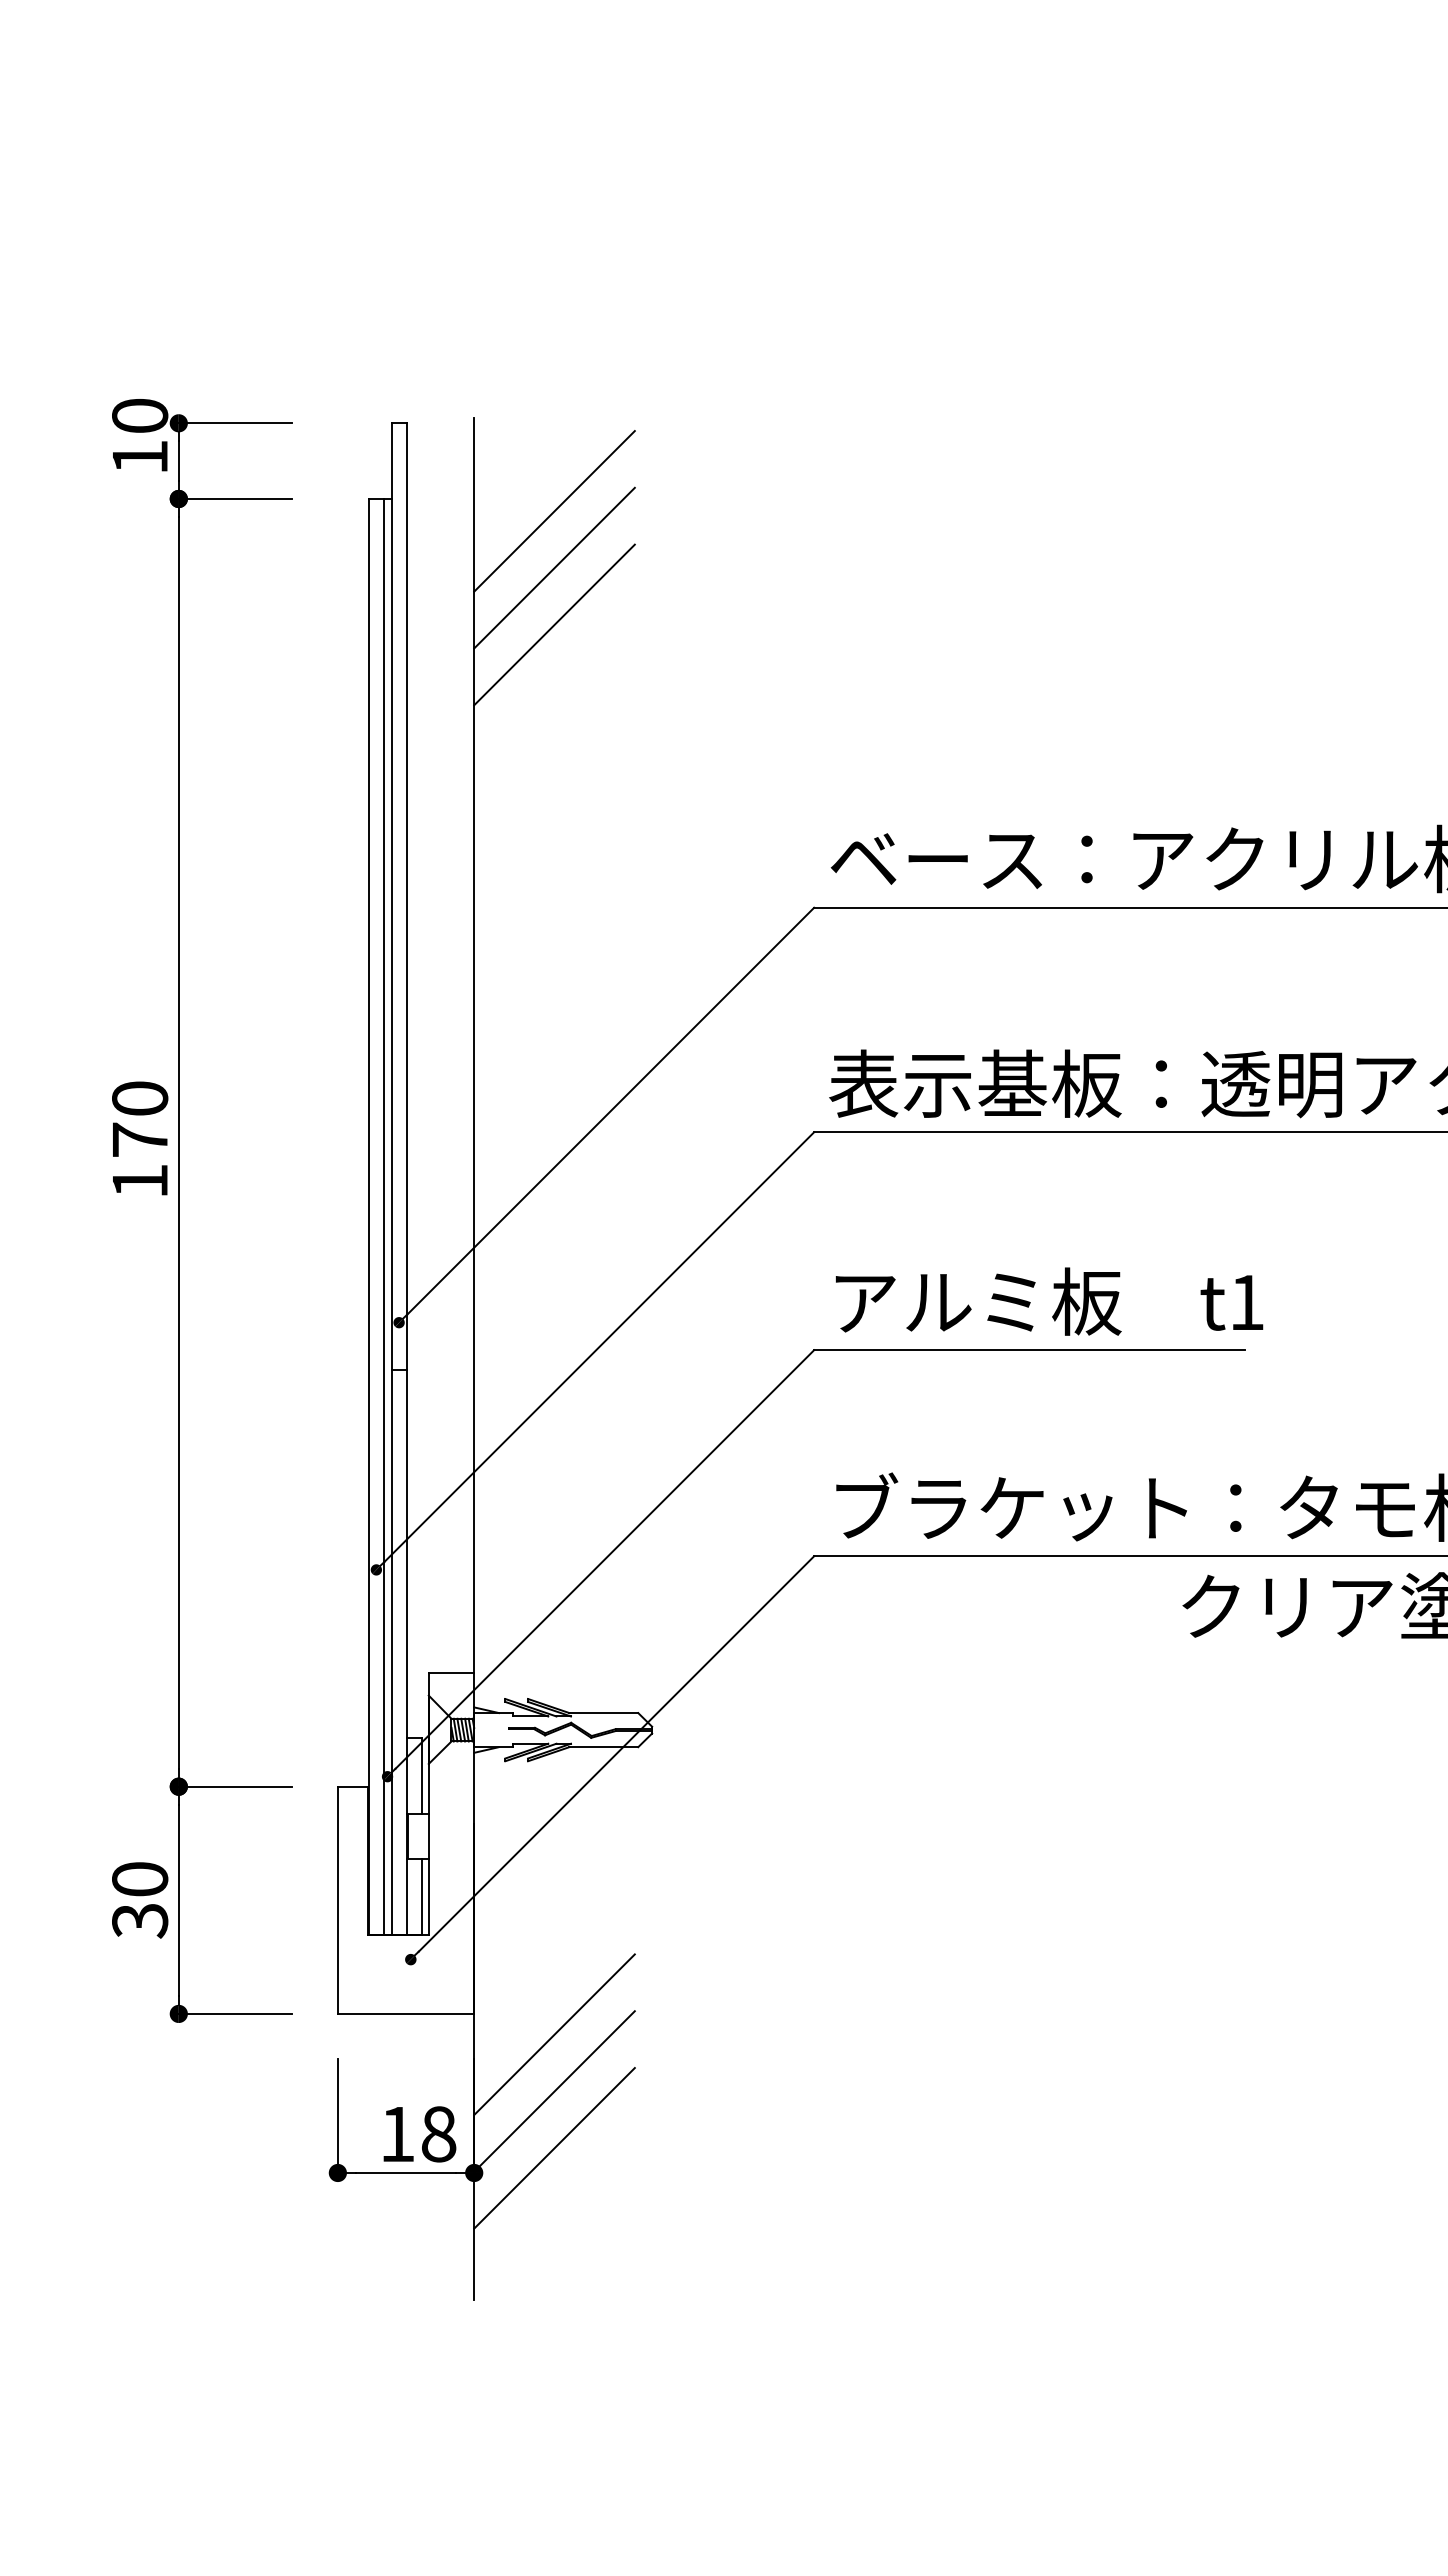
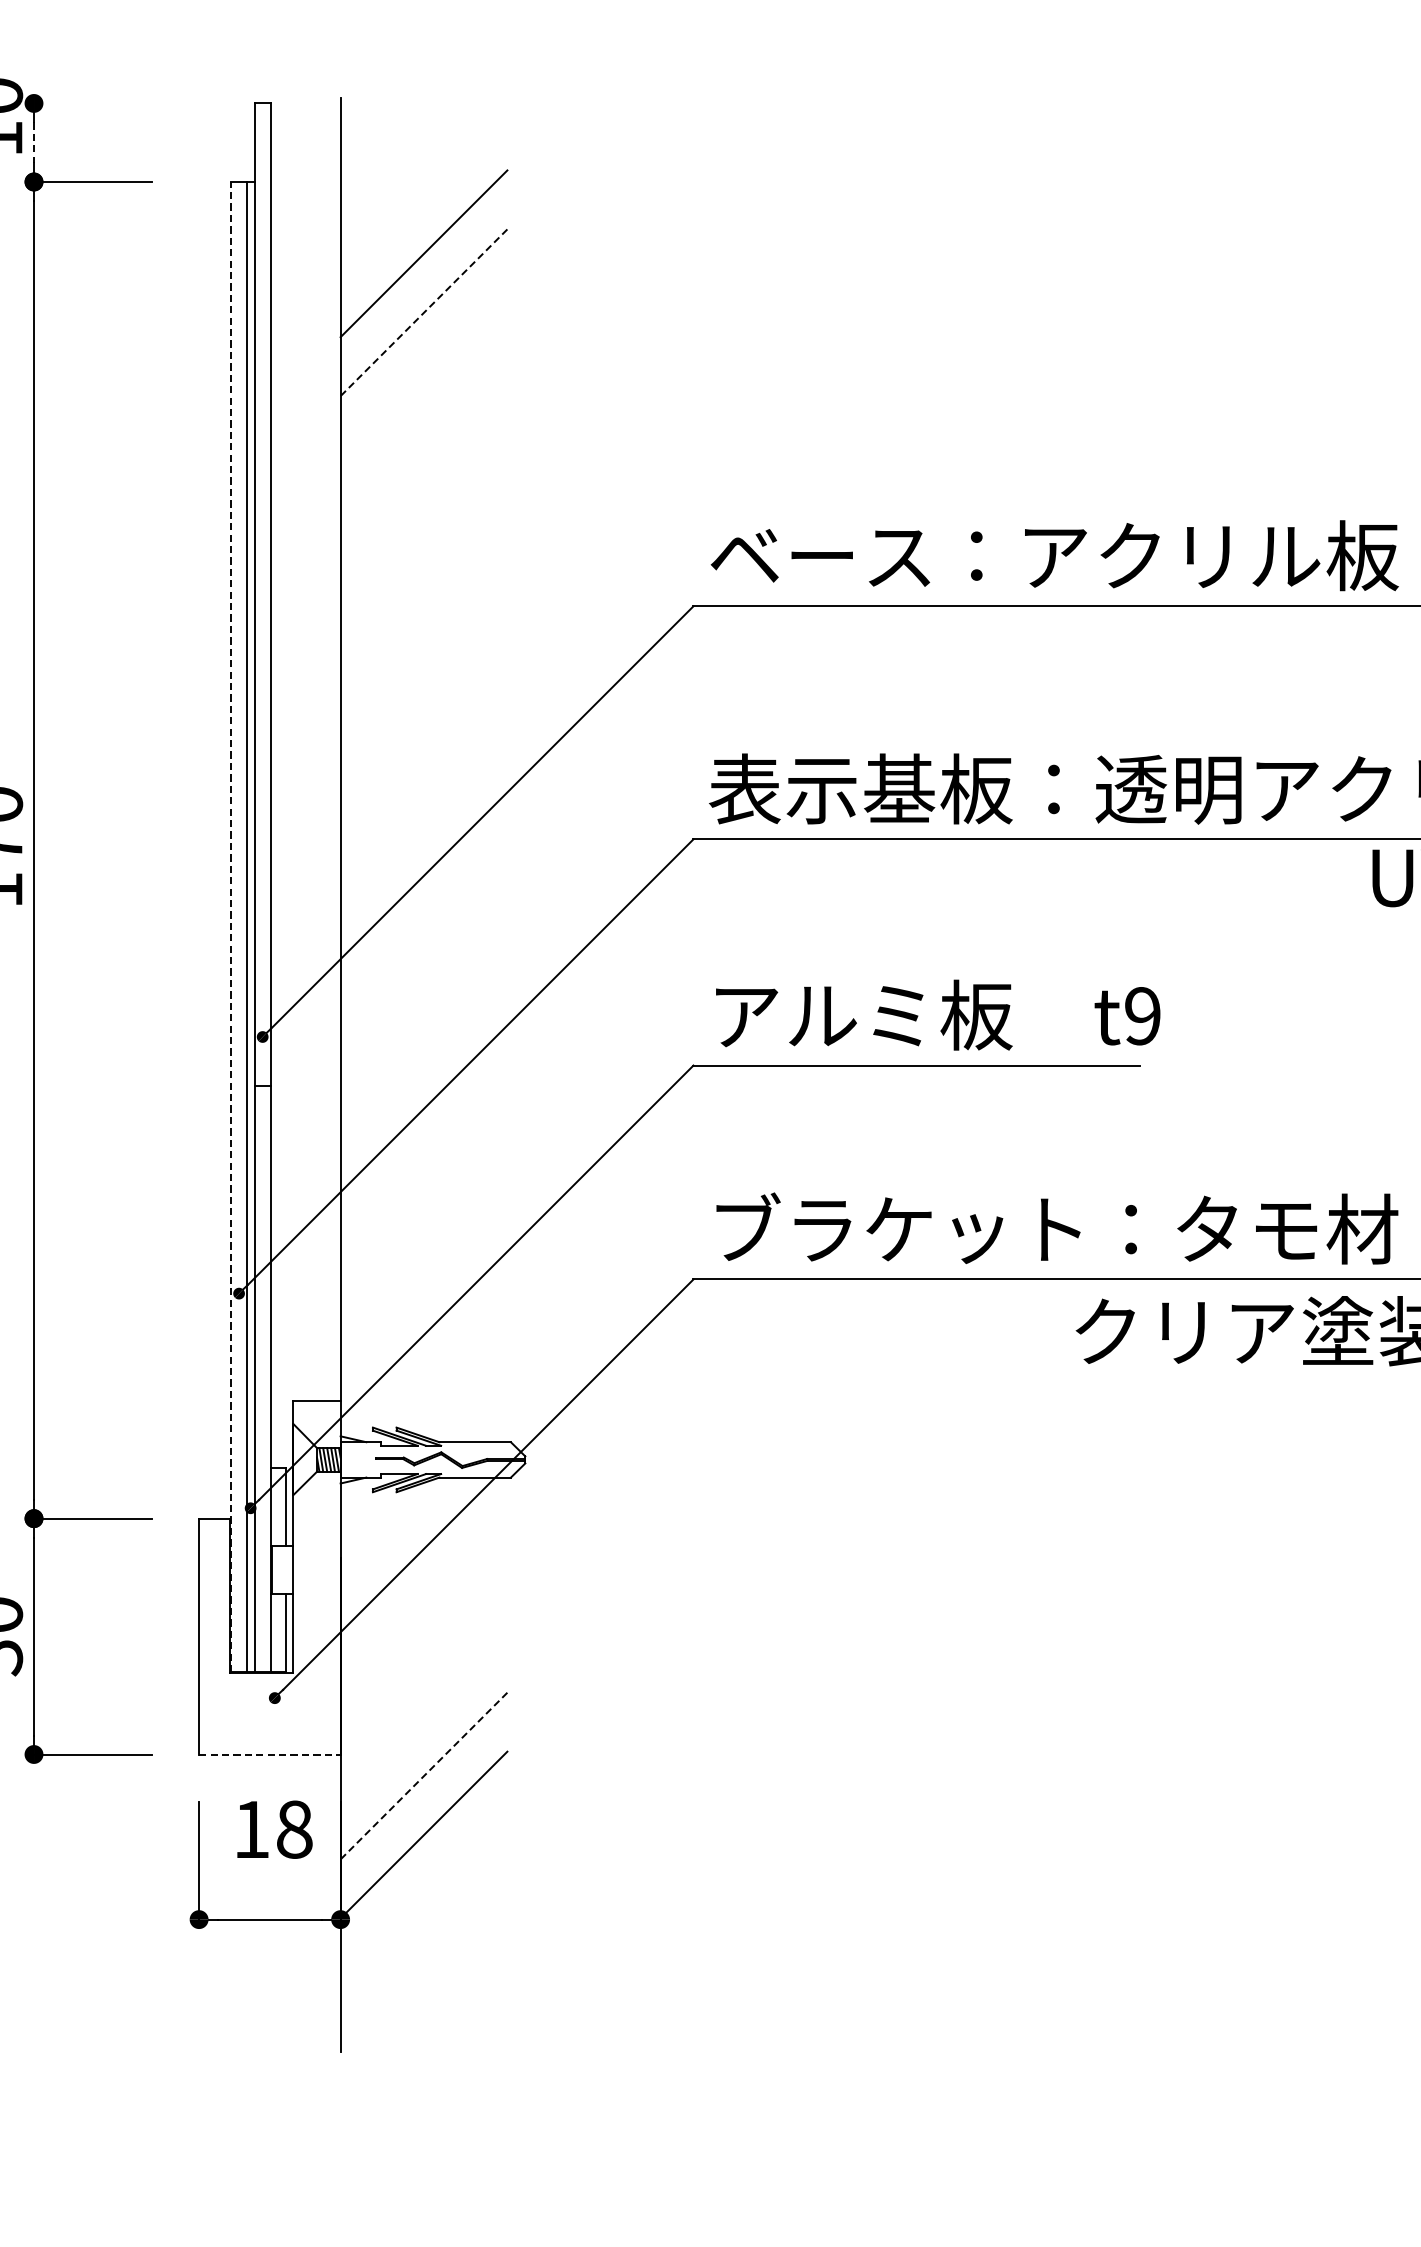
line: (235, 423) -> (92, 103), removed
line: (178, 461) -> (33, 143), solid -> dashed
line: (554, 511) -> (423, 194), removed
line: (554, 624) -> (423, 312), solid -> dashed
line: (368, 1216) -> (230, 926), solid -> dashed
text: (1246, 1302) -> (1142, 1016), t1 -> t9
line: (406, 2013) -> (270, 1754), solid -> dashed
line: (554, 2034) -> (423, 1775), solid -> dashed
text: (419, 2134) -> (274, 1829), moved
line: (554, 2148) -> (423, 1894), removed

